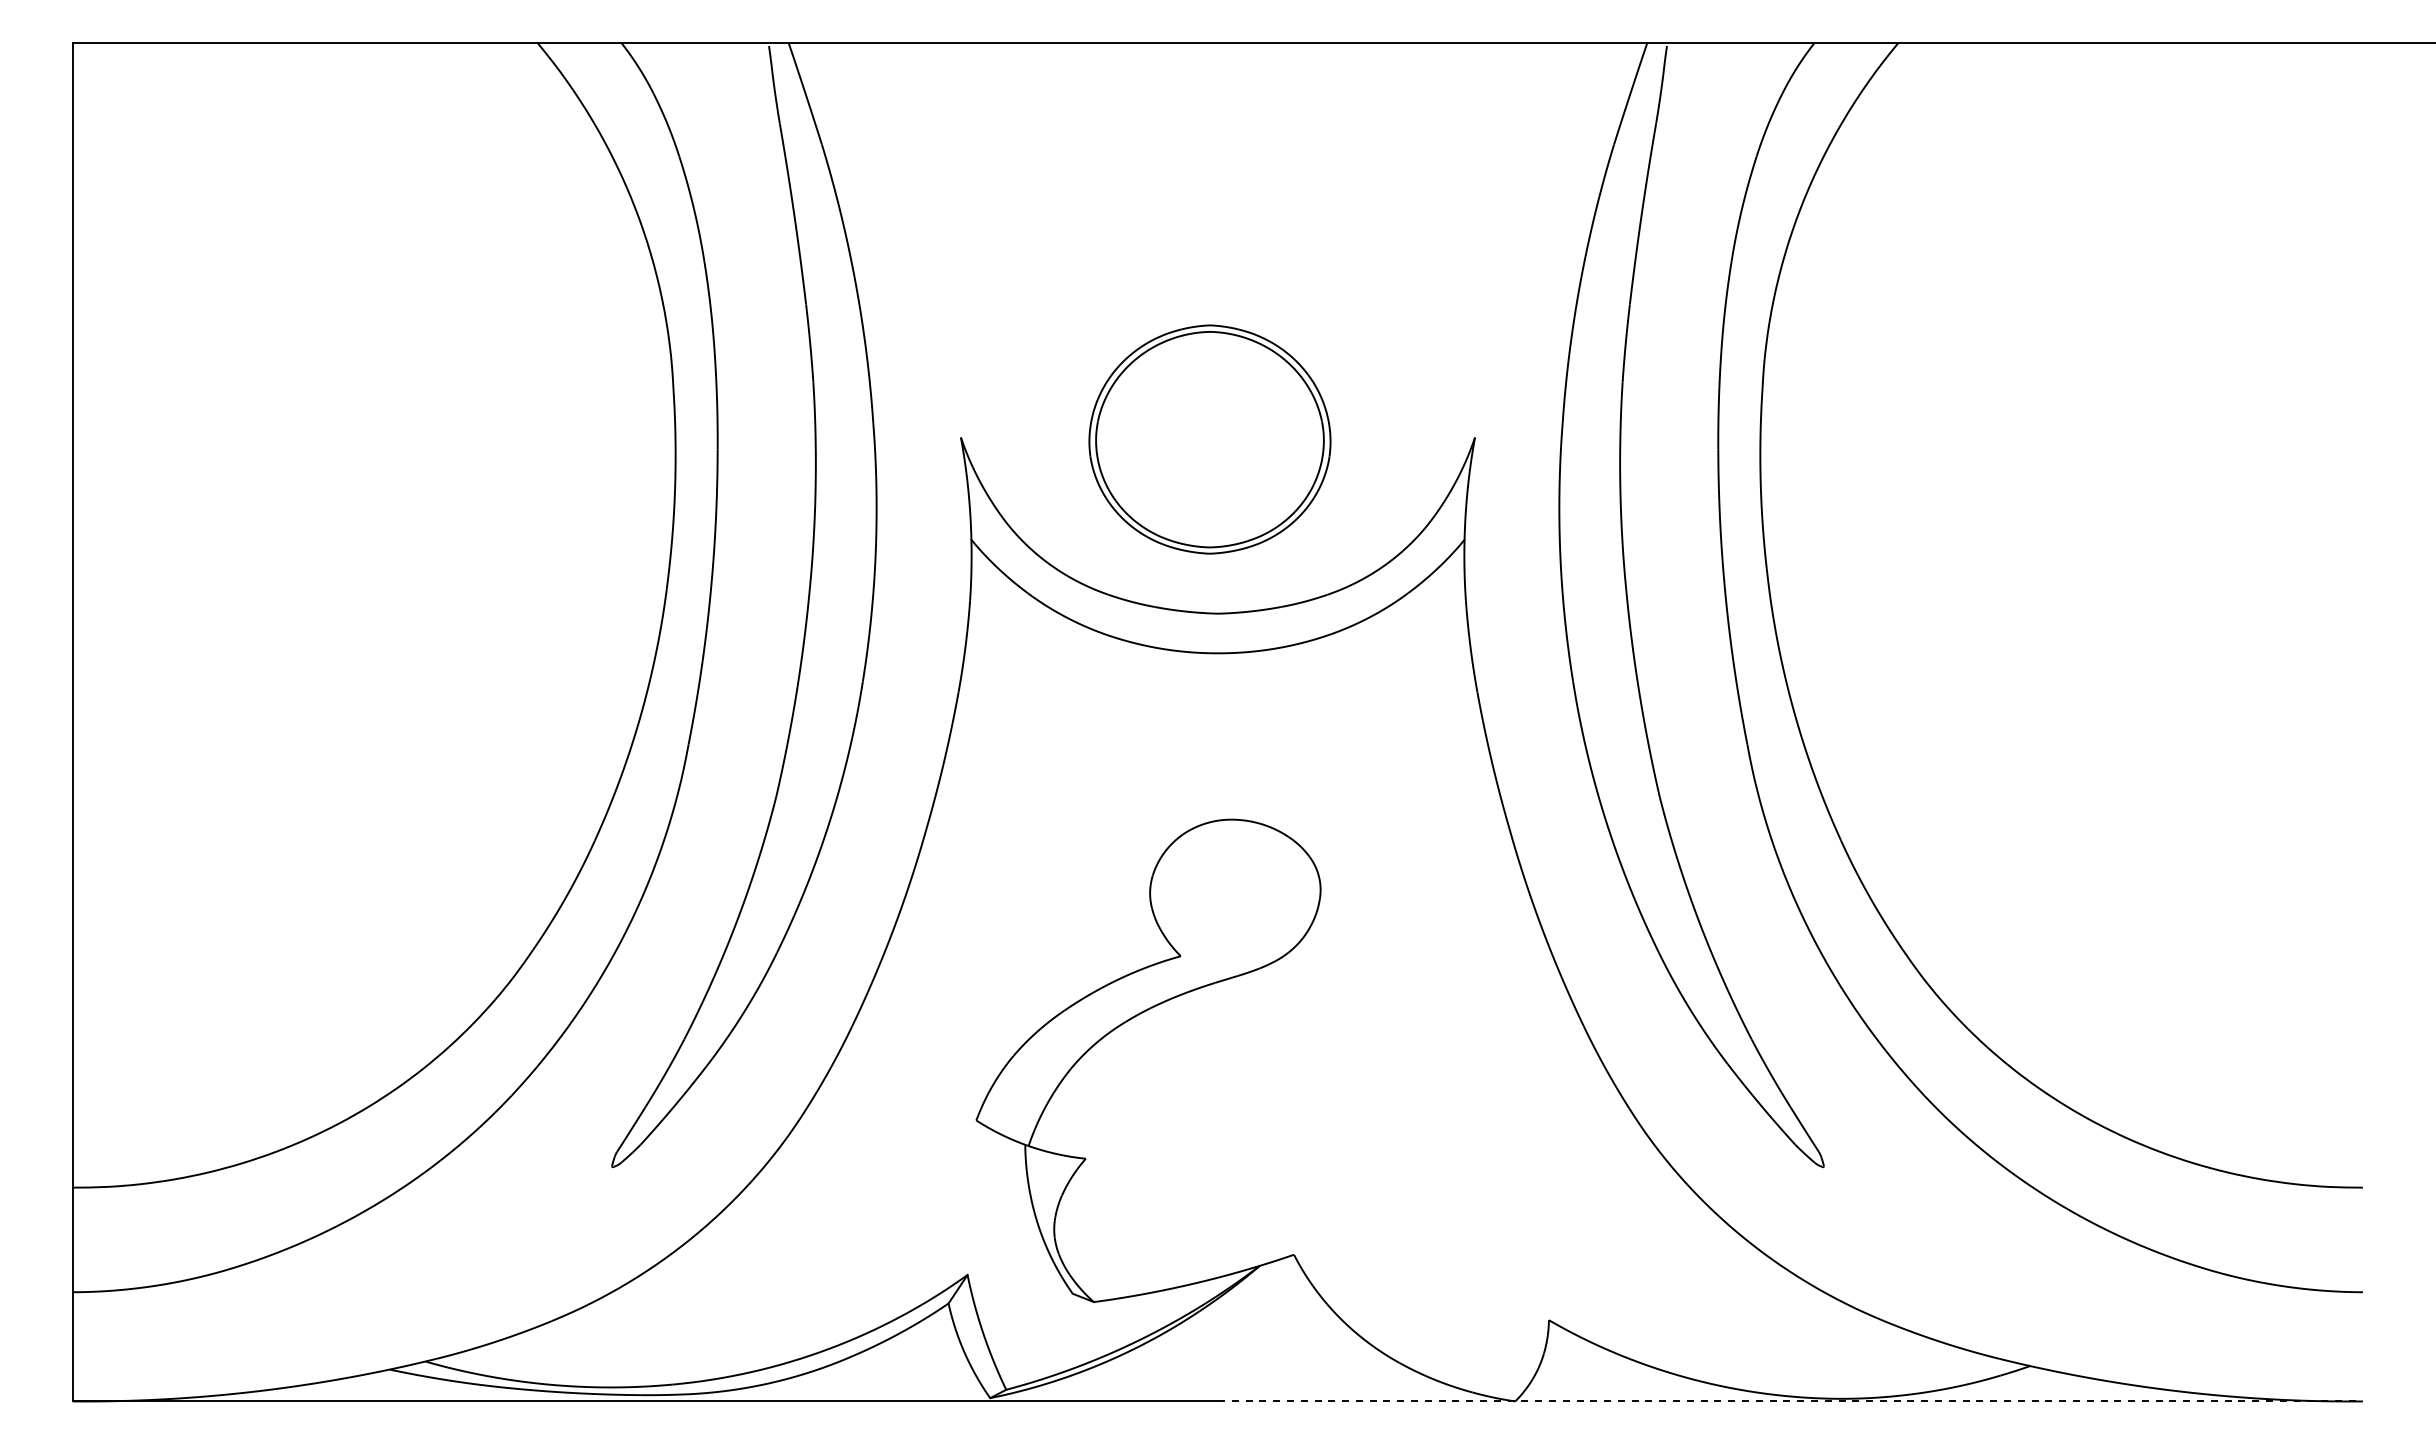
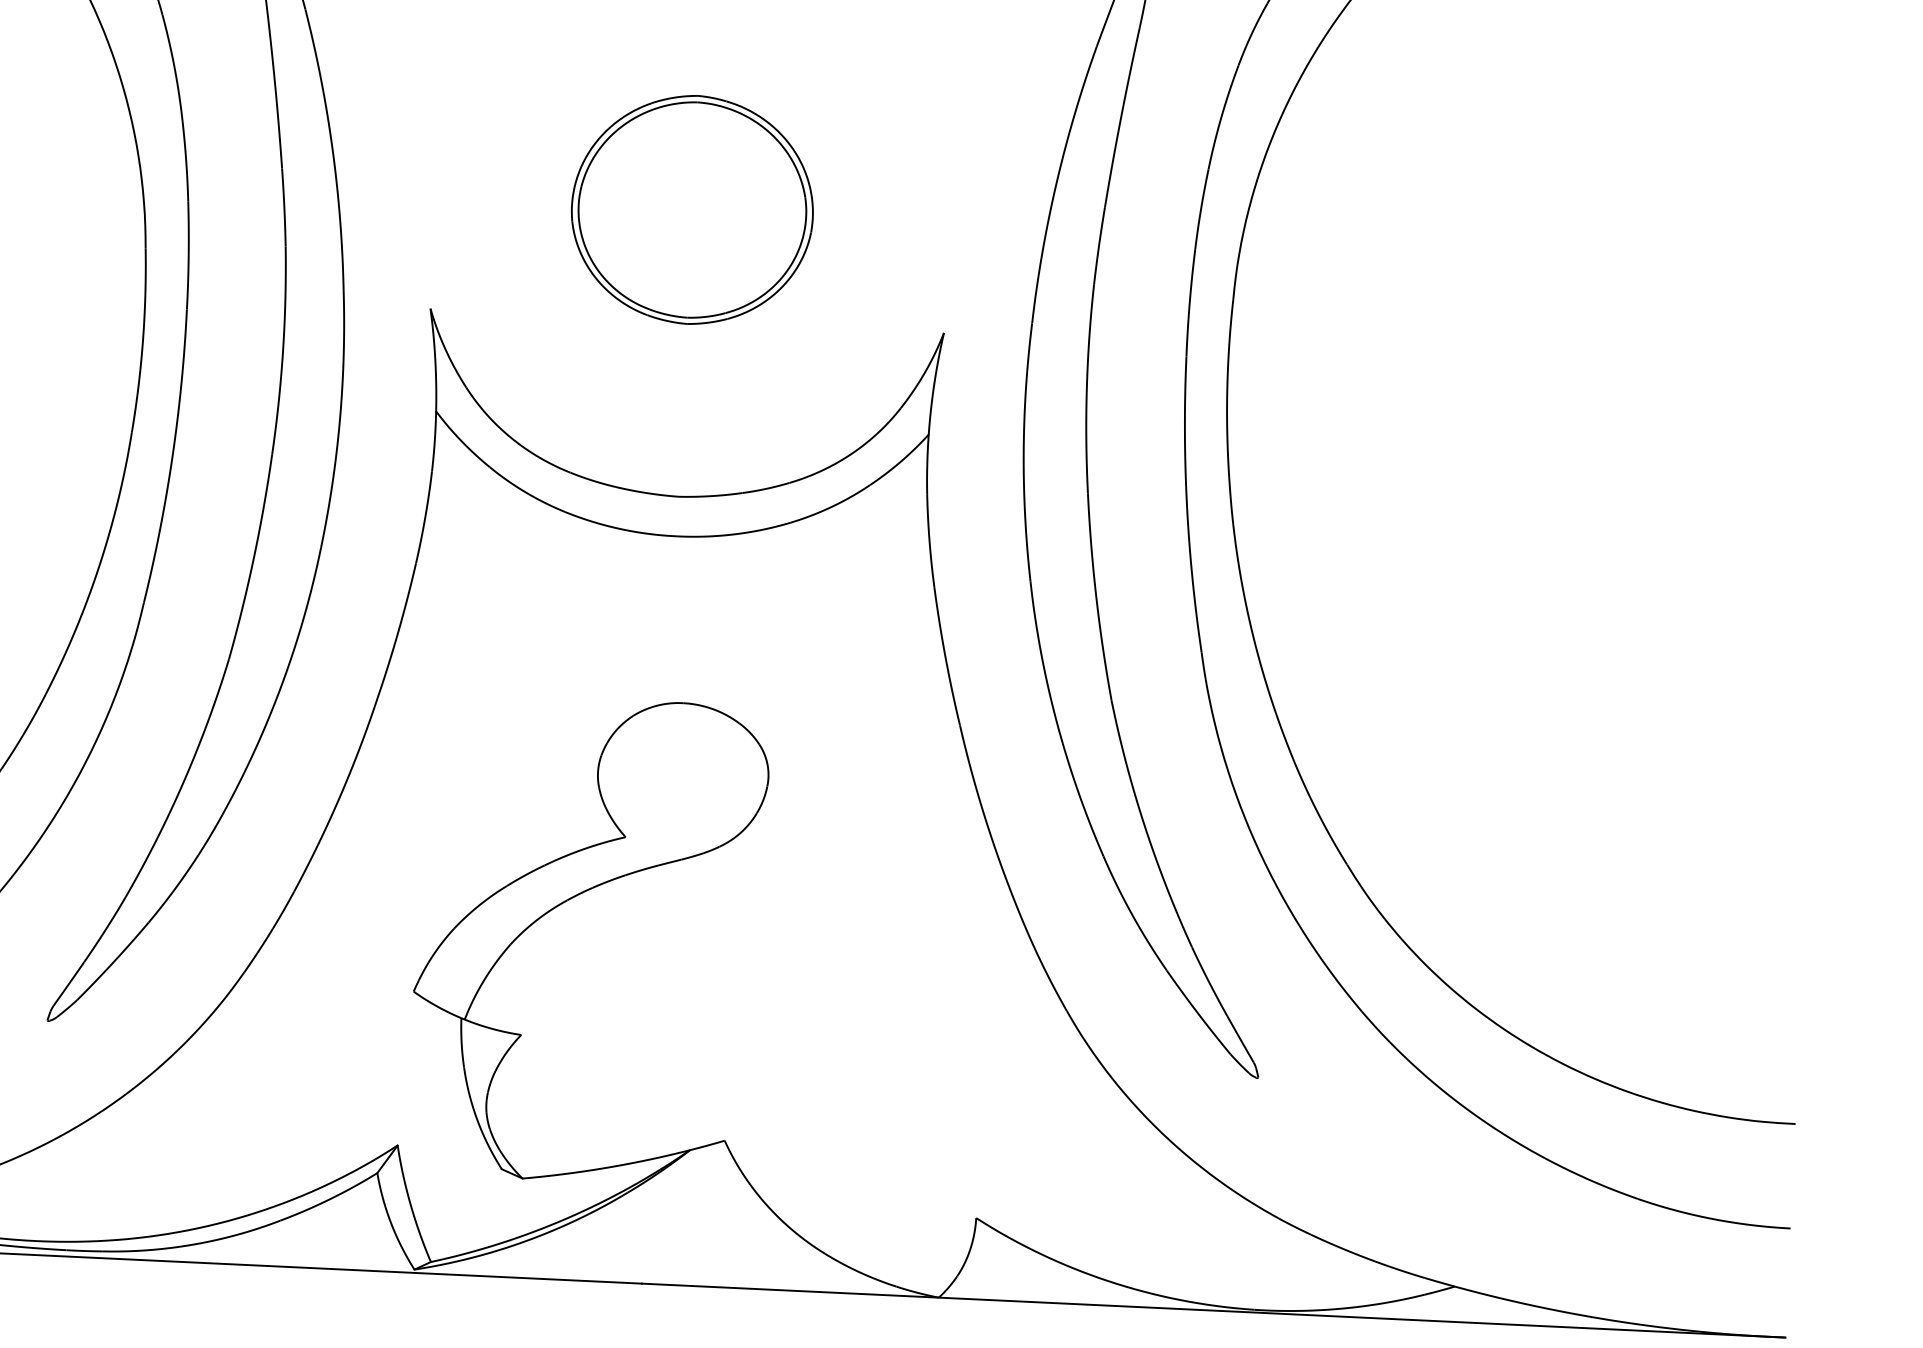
part: (1209, 439) -> (692, 209), moved
line: (1790, 1401) -> (1213, 1310), dashed -> solid

